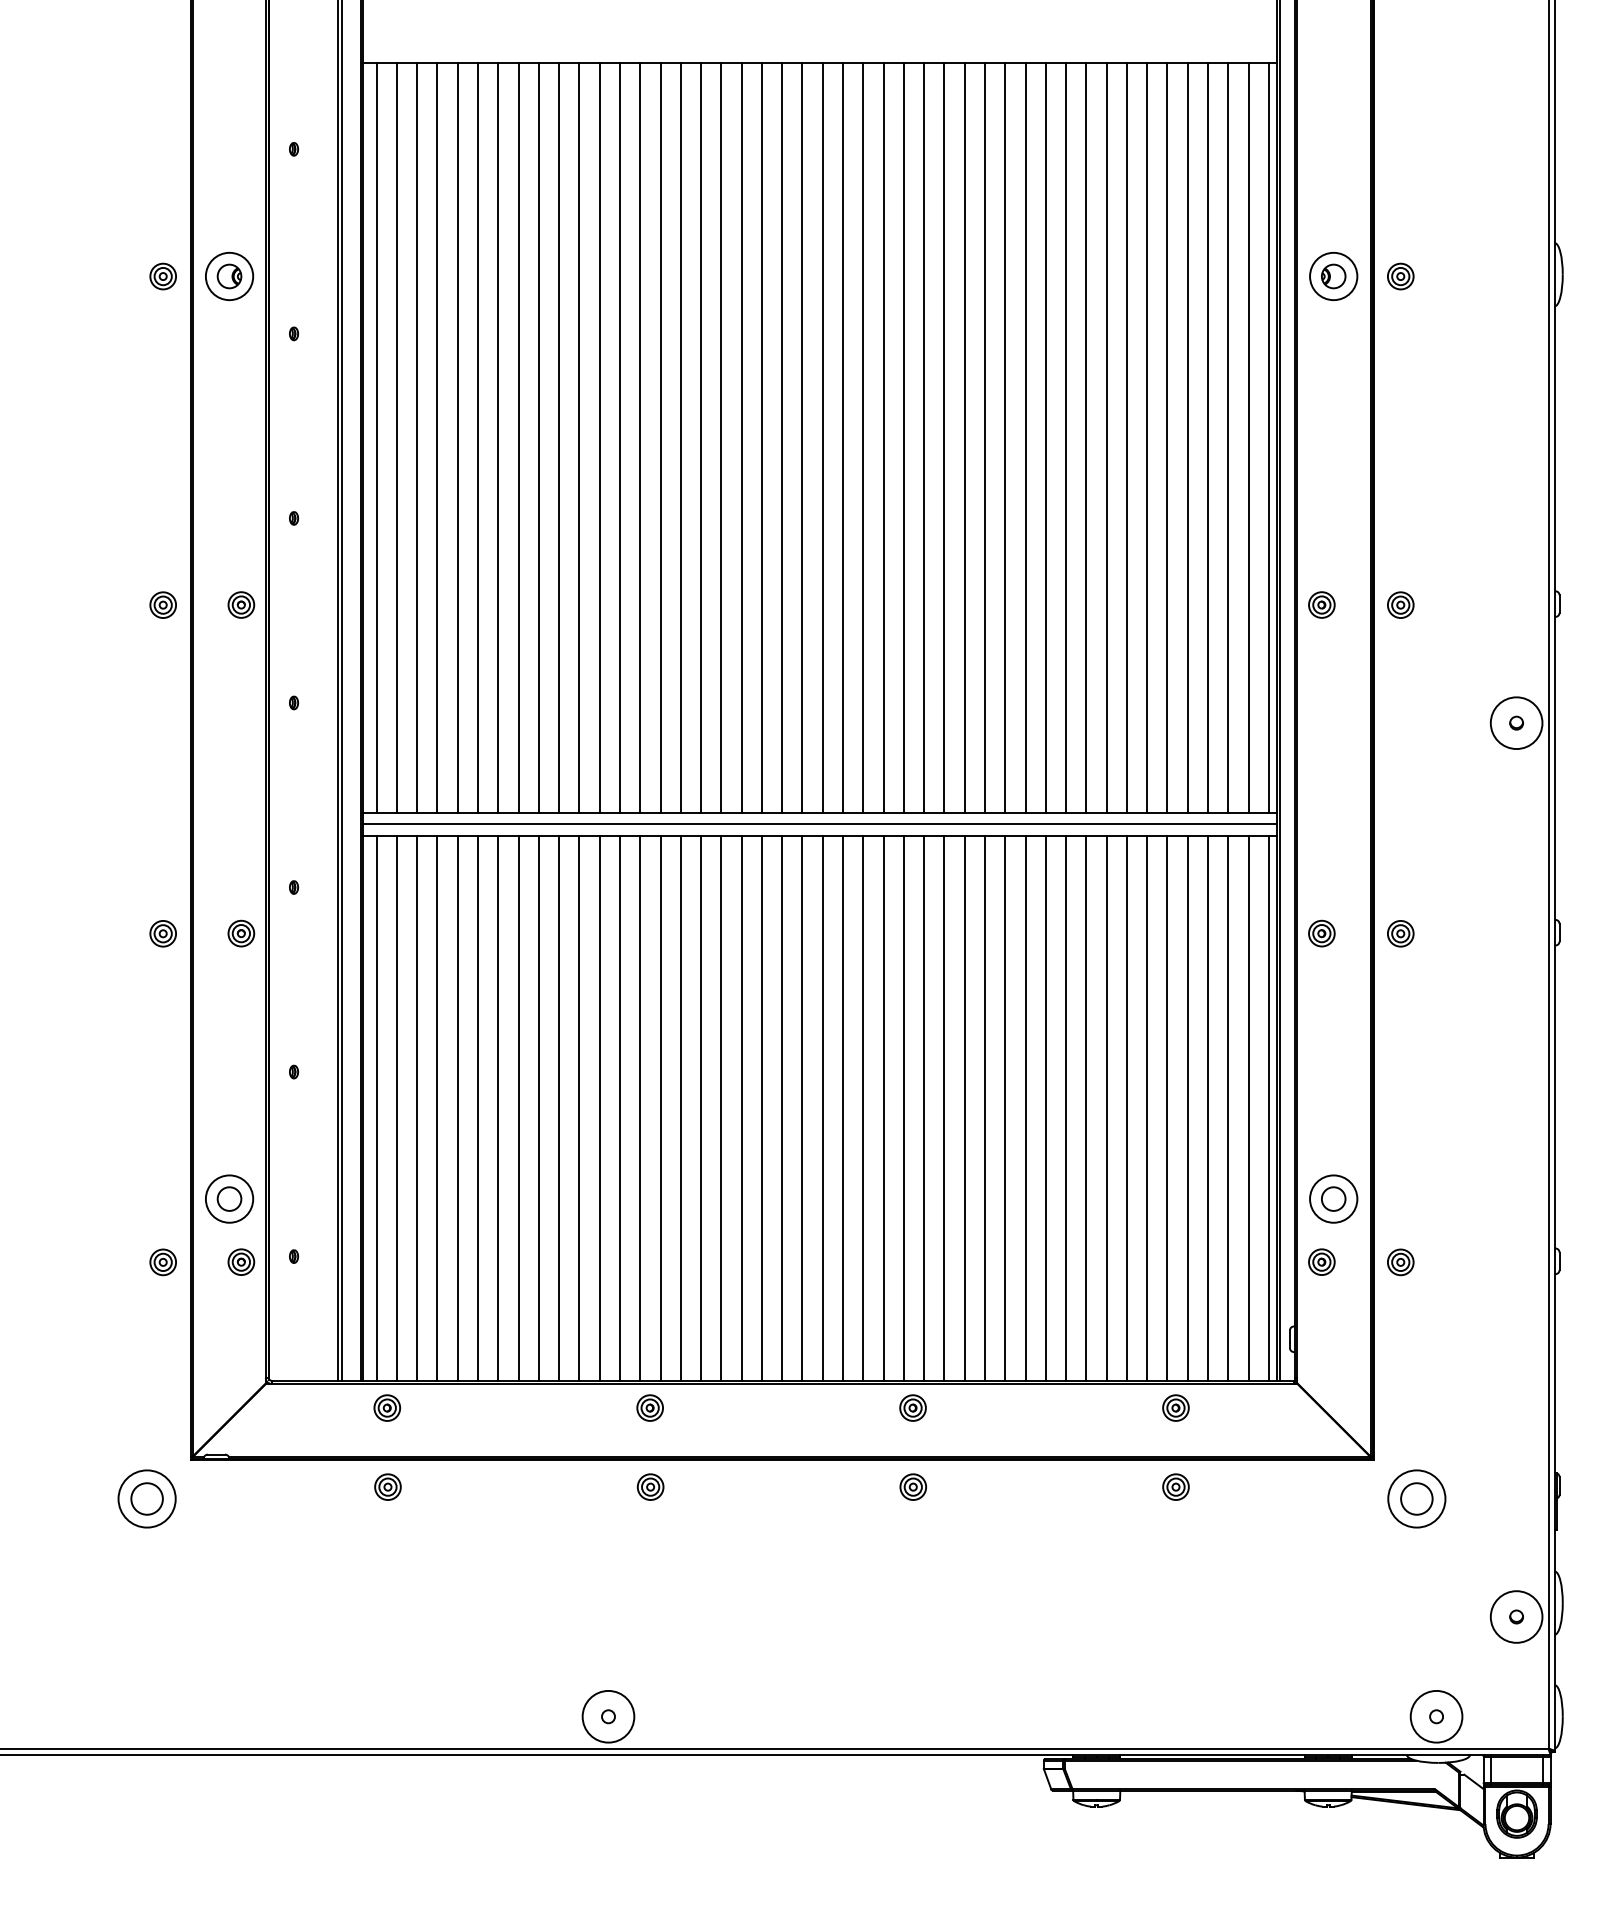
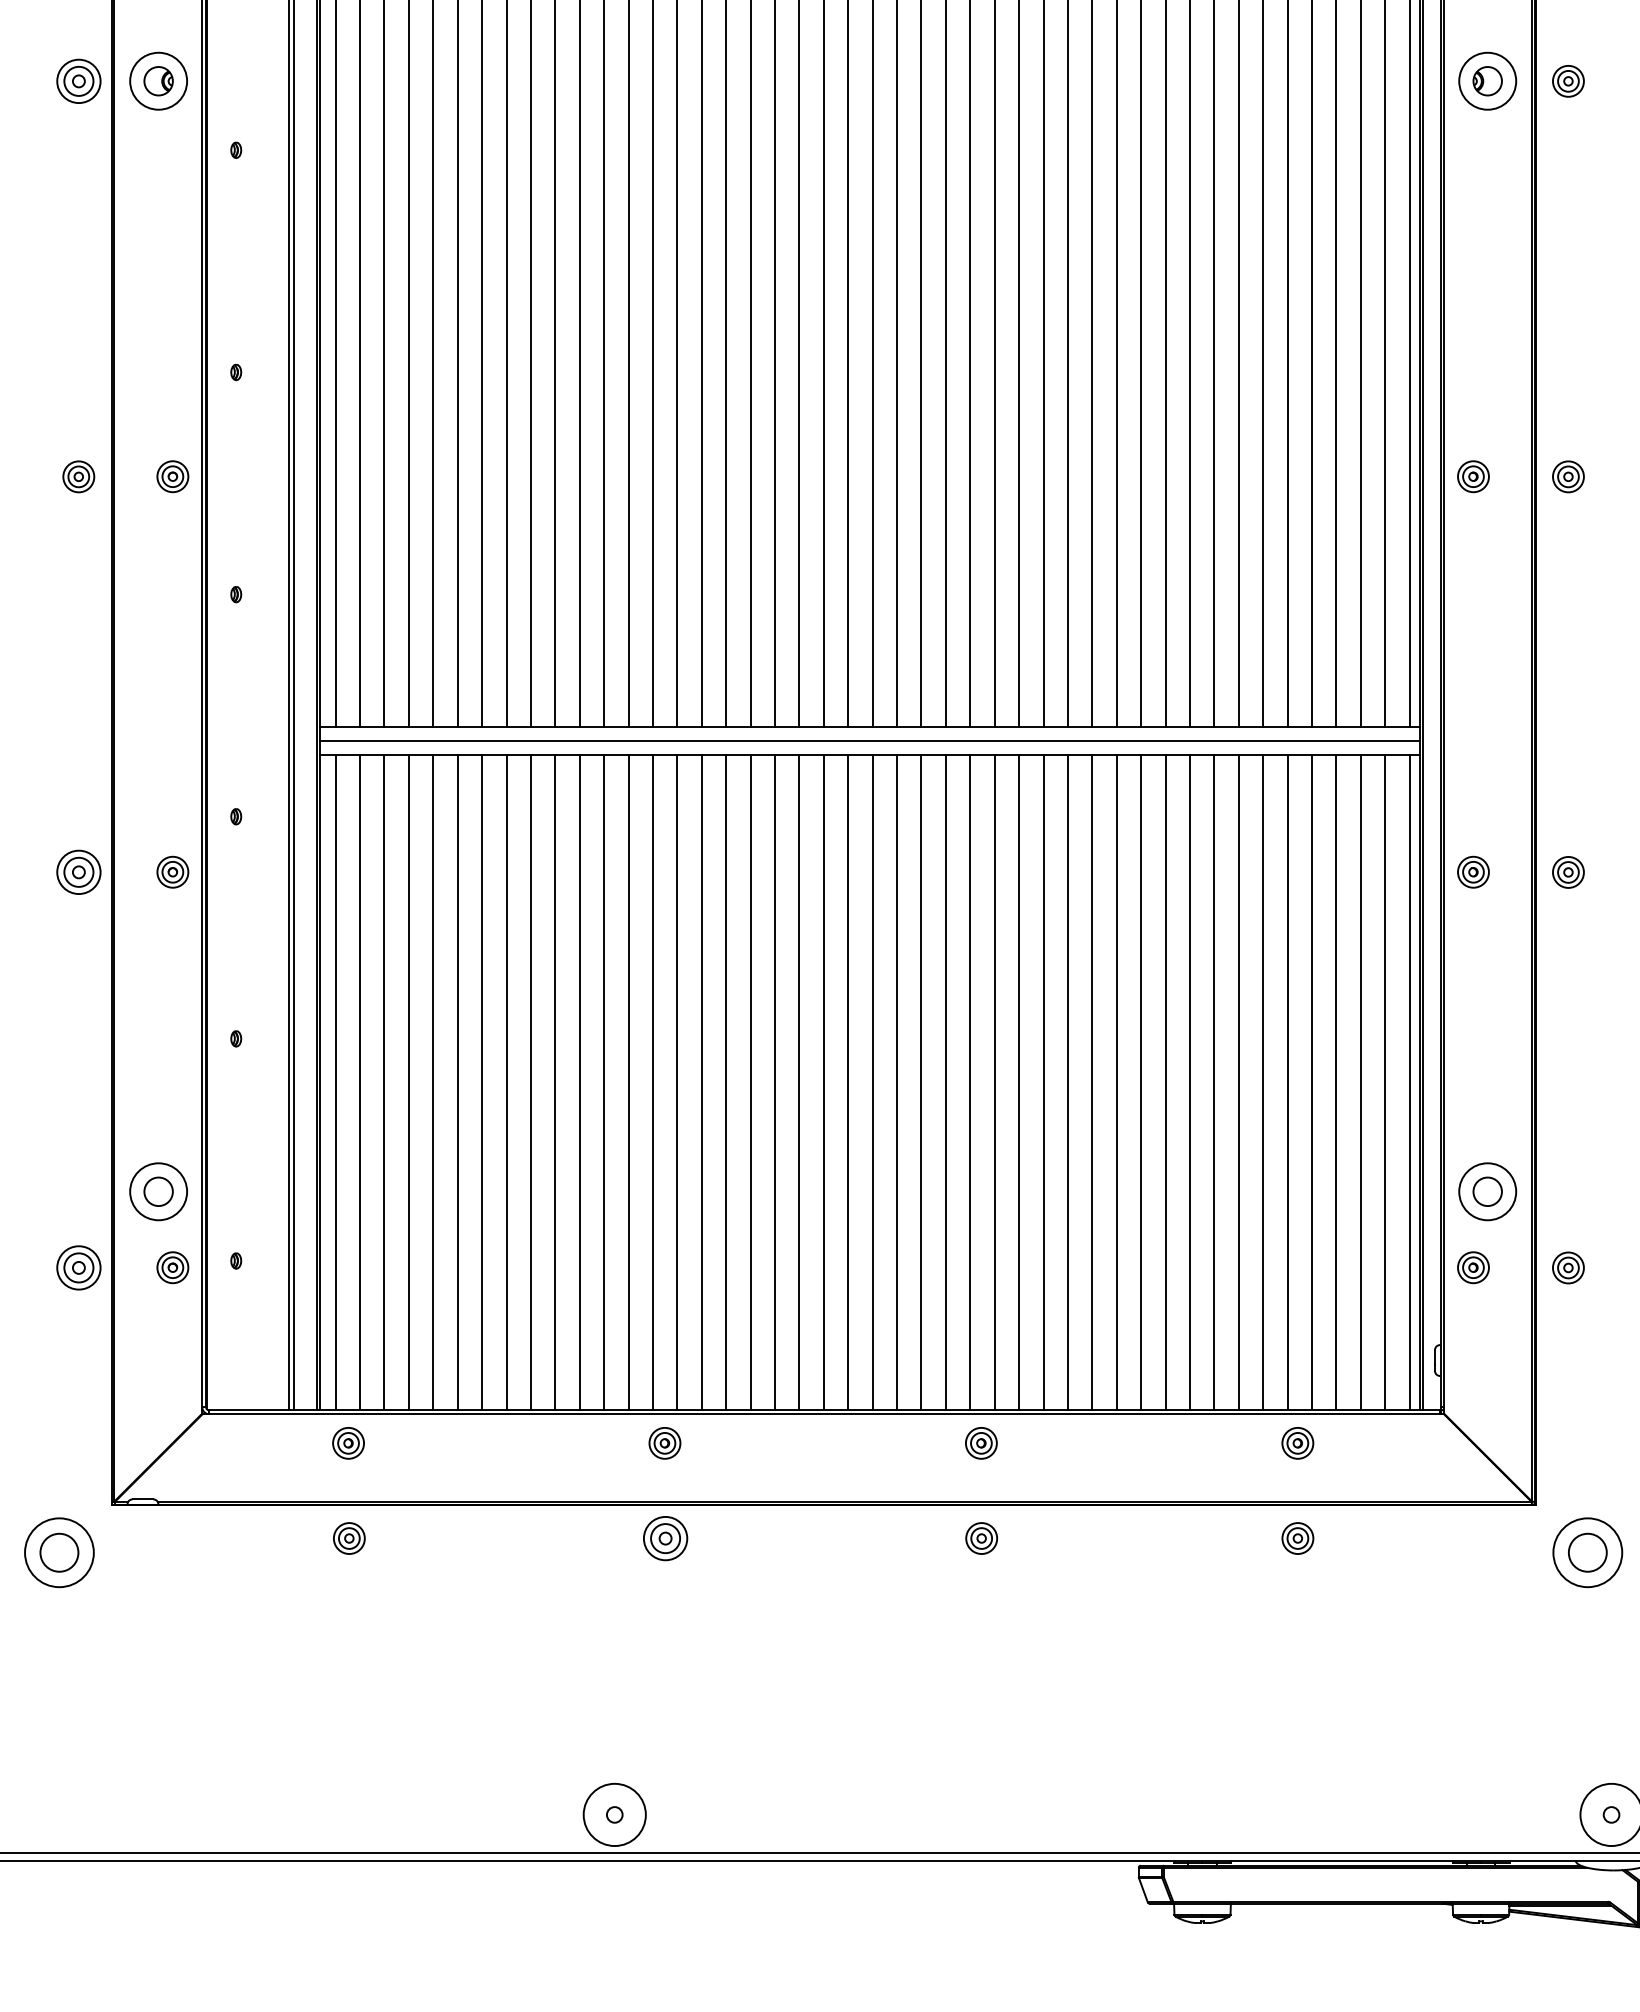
part: (162, 276) -> (77, 81), size x1.4
part: (162, 933) -> (77, 872), size x1.4
part: (162, 1262) -> (77, 1268), size x1.4
part: (650, 1486) -> (665, 1537), size x1.4

